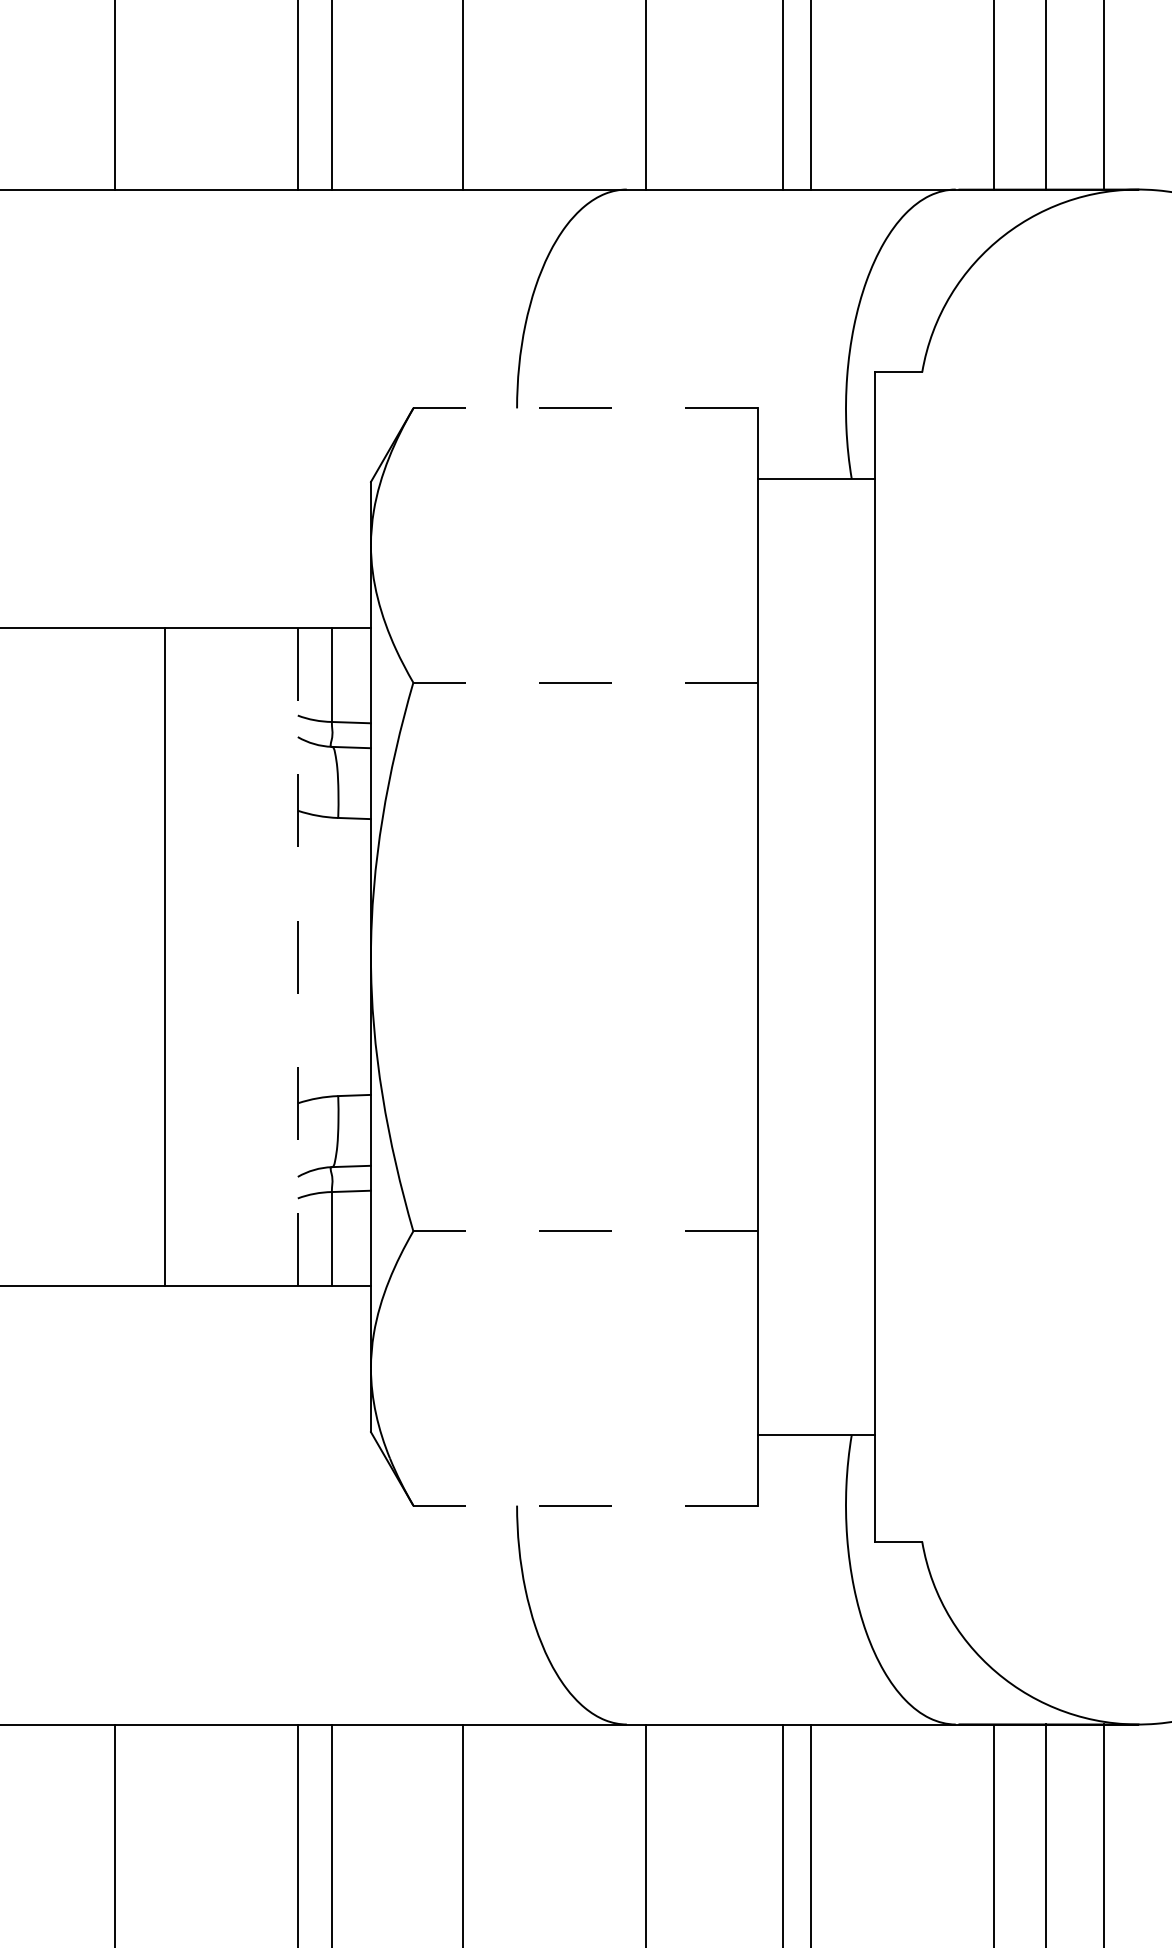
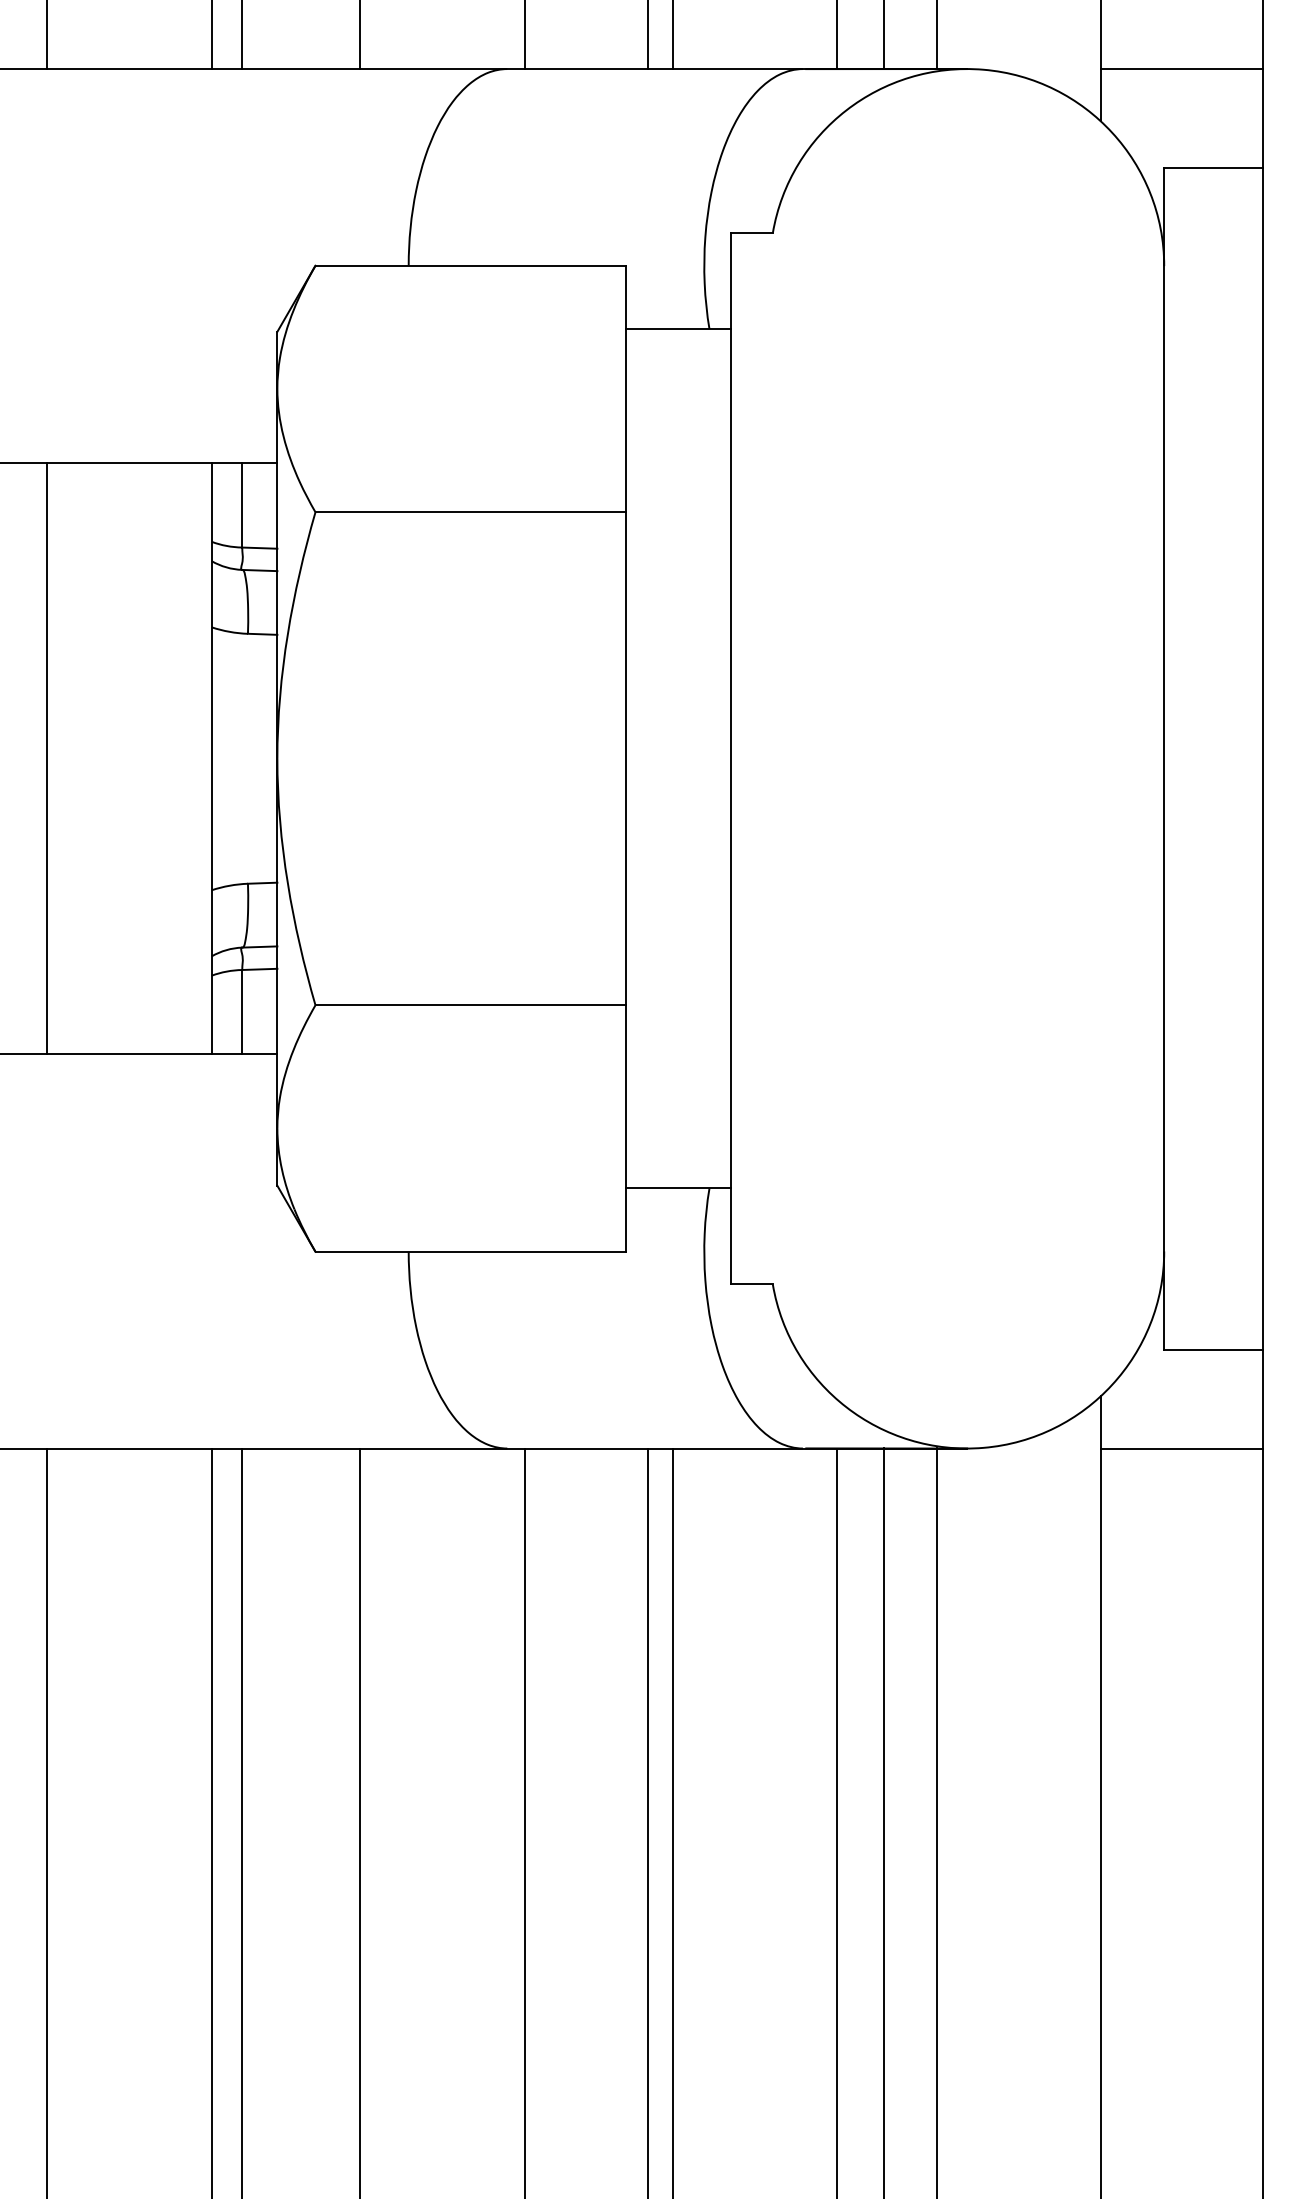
line: (585, 408) -> (470, 265), dashed -> solid
line: (585, 682) -> (470, 512), dashed -> solid
line: (165, 956) -> (47, 758), moved
line: (297, 956) -> (211, 758), dashed -> solid
line: (585, 1231) -> (470, 1005), dashed -> solid
line: (585, 1505) -> (470, 1251), dashed -> solid

